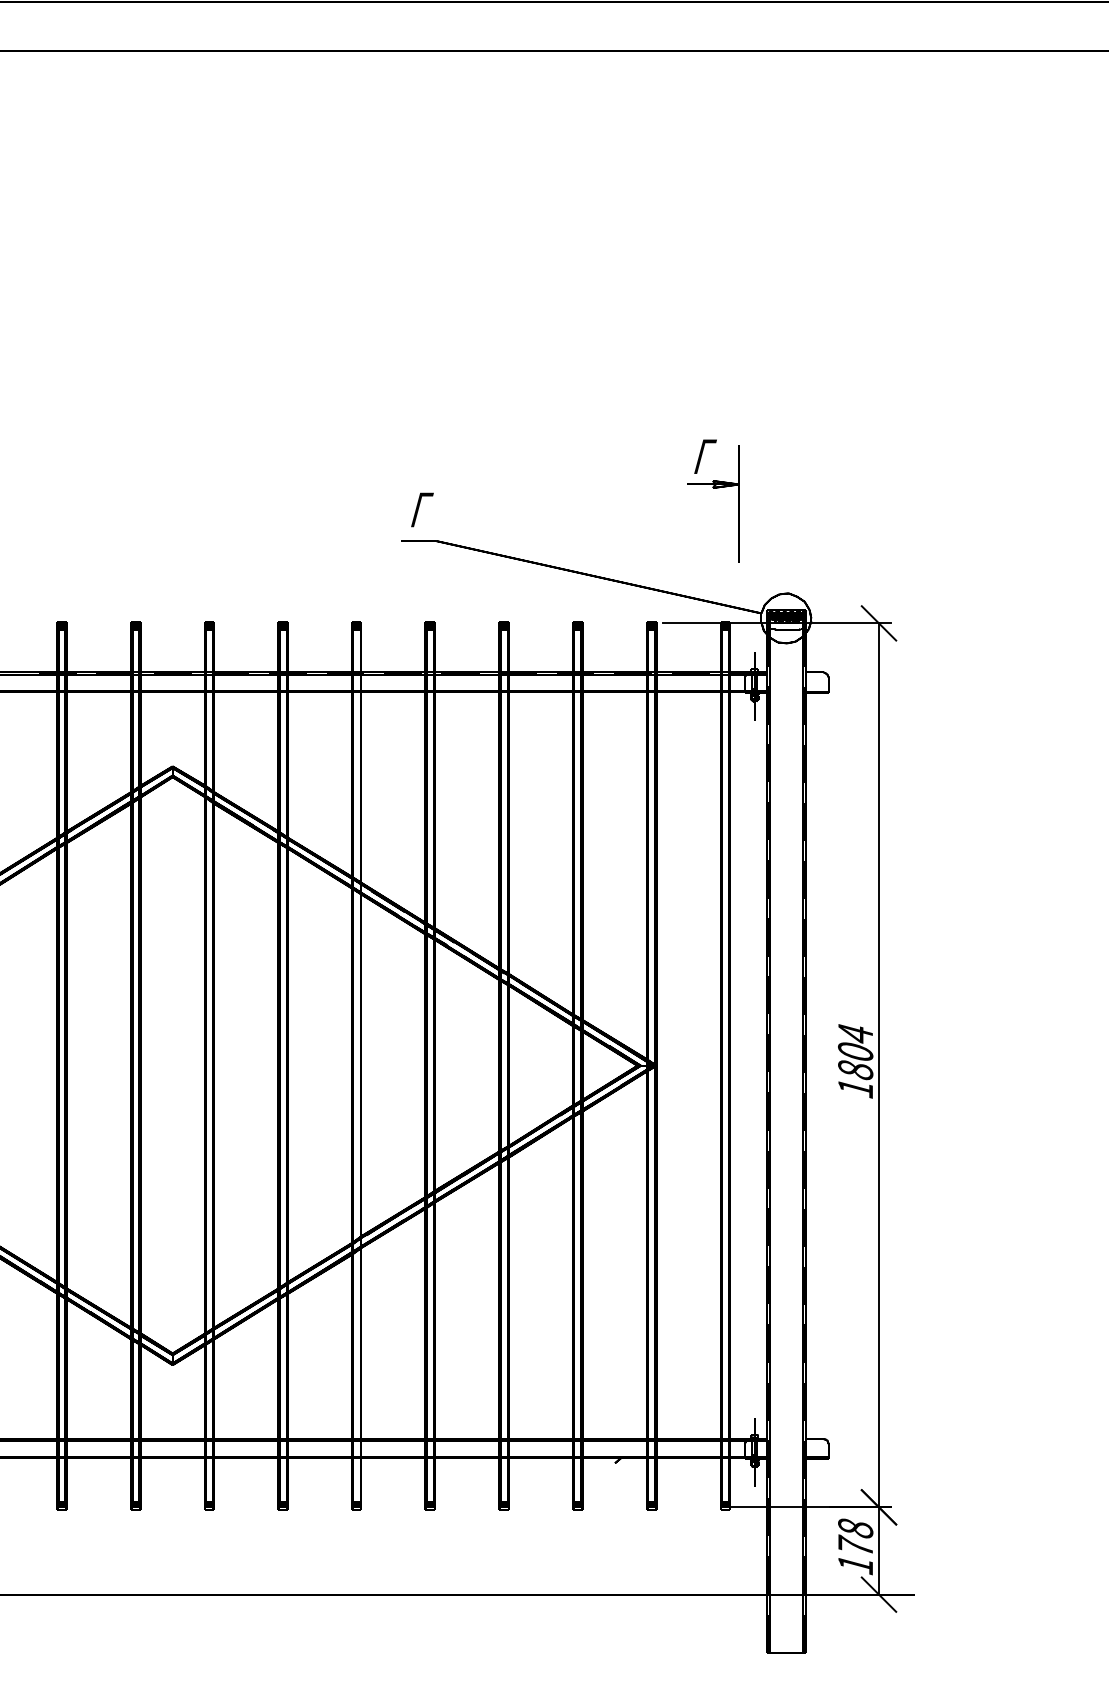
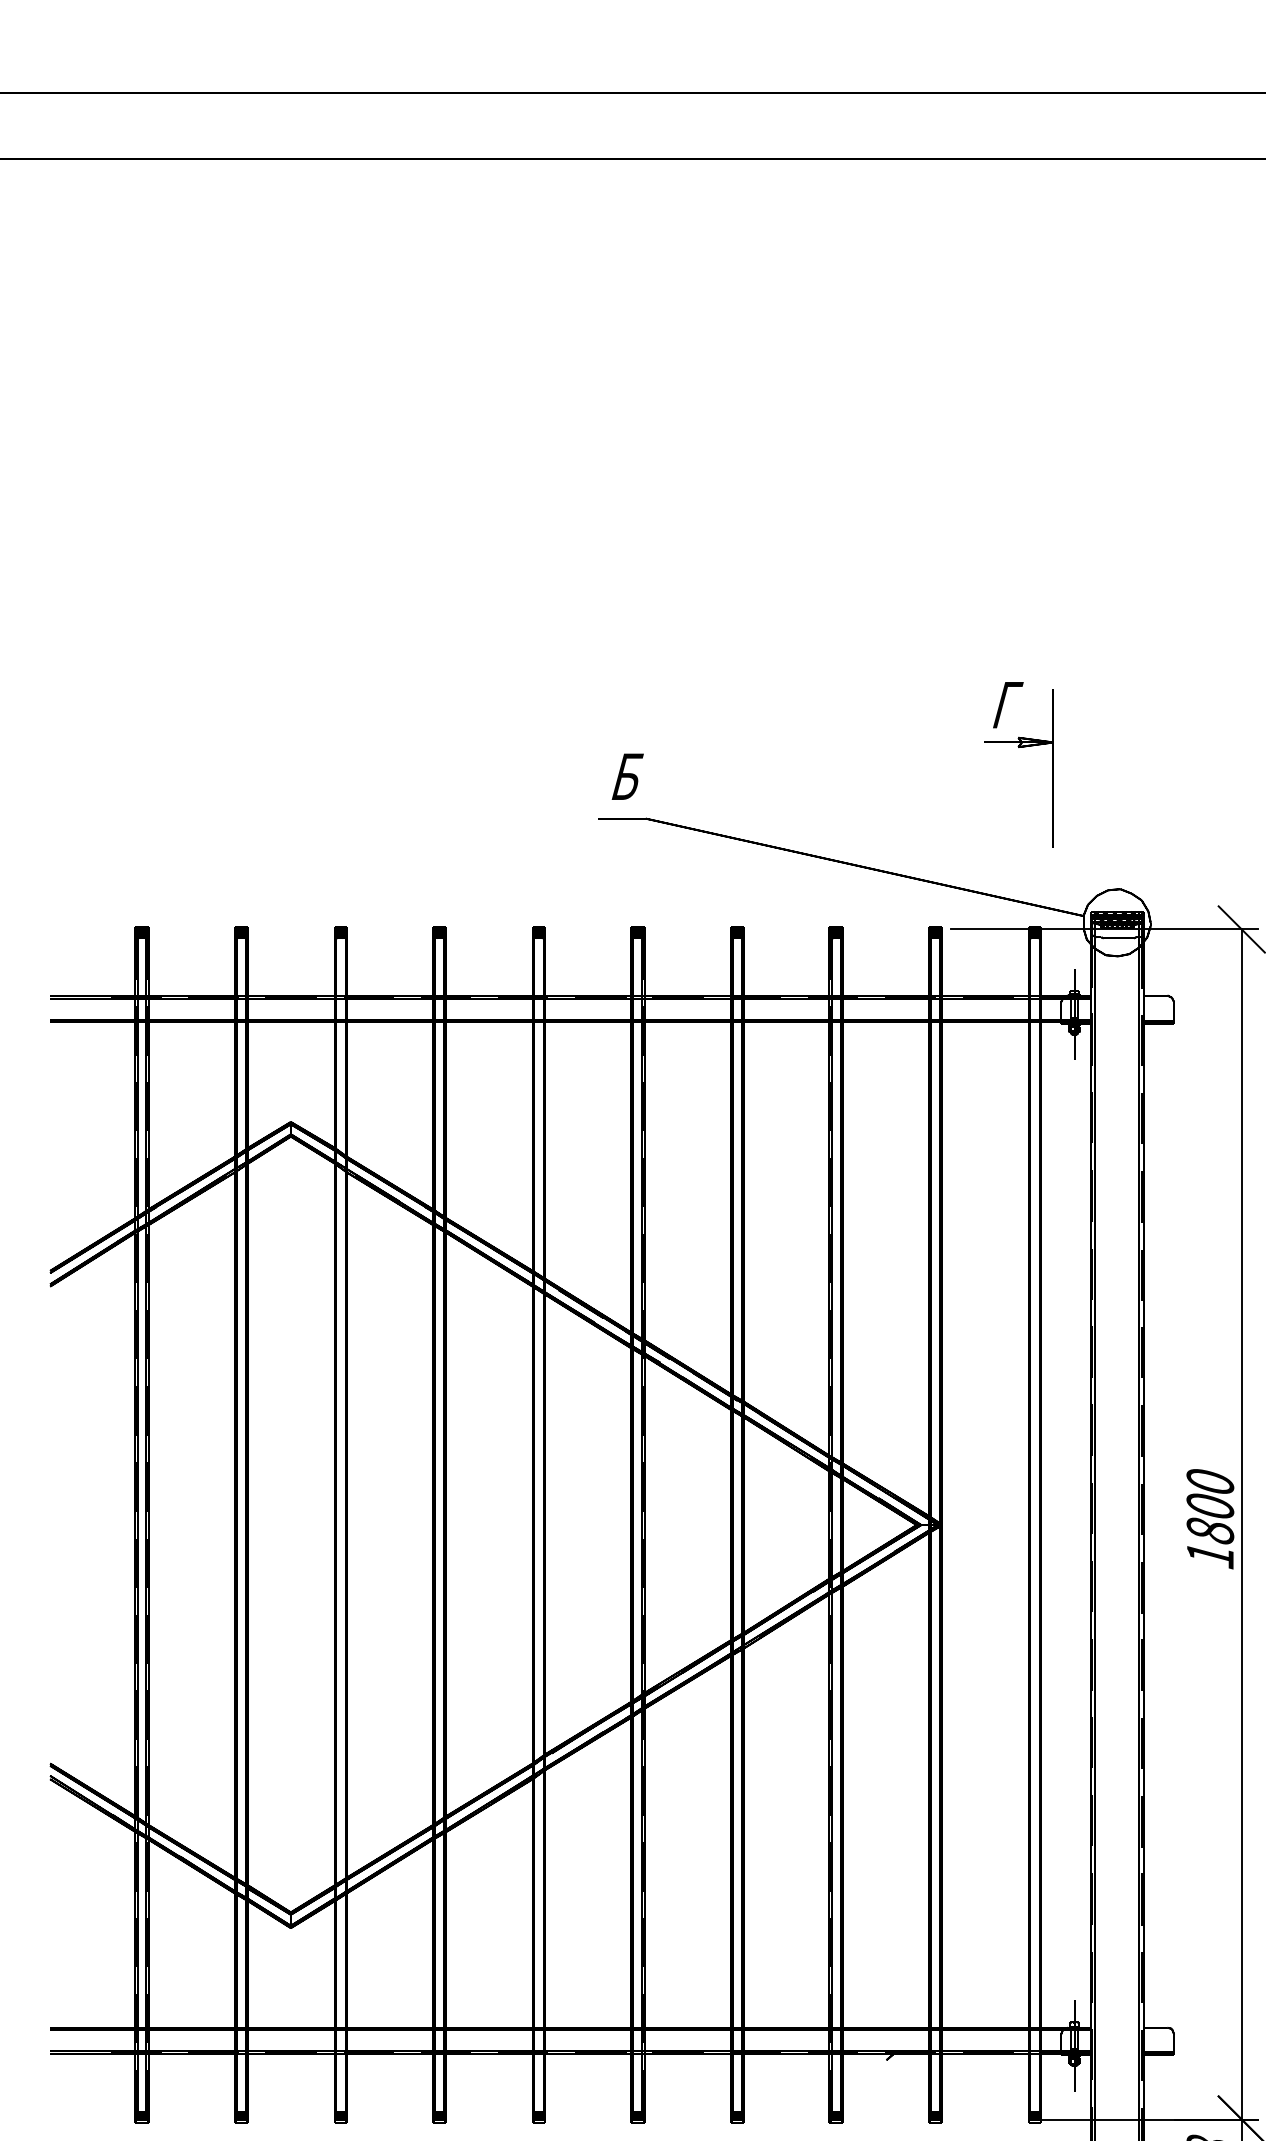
text: (424, 509) -> (629, 776), Г -> Б
text: (855, 1033) -> (1210, 1481), 1804 -> 1800

